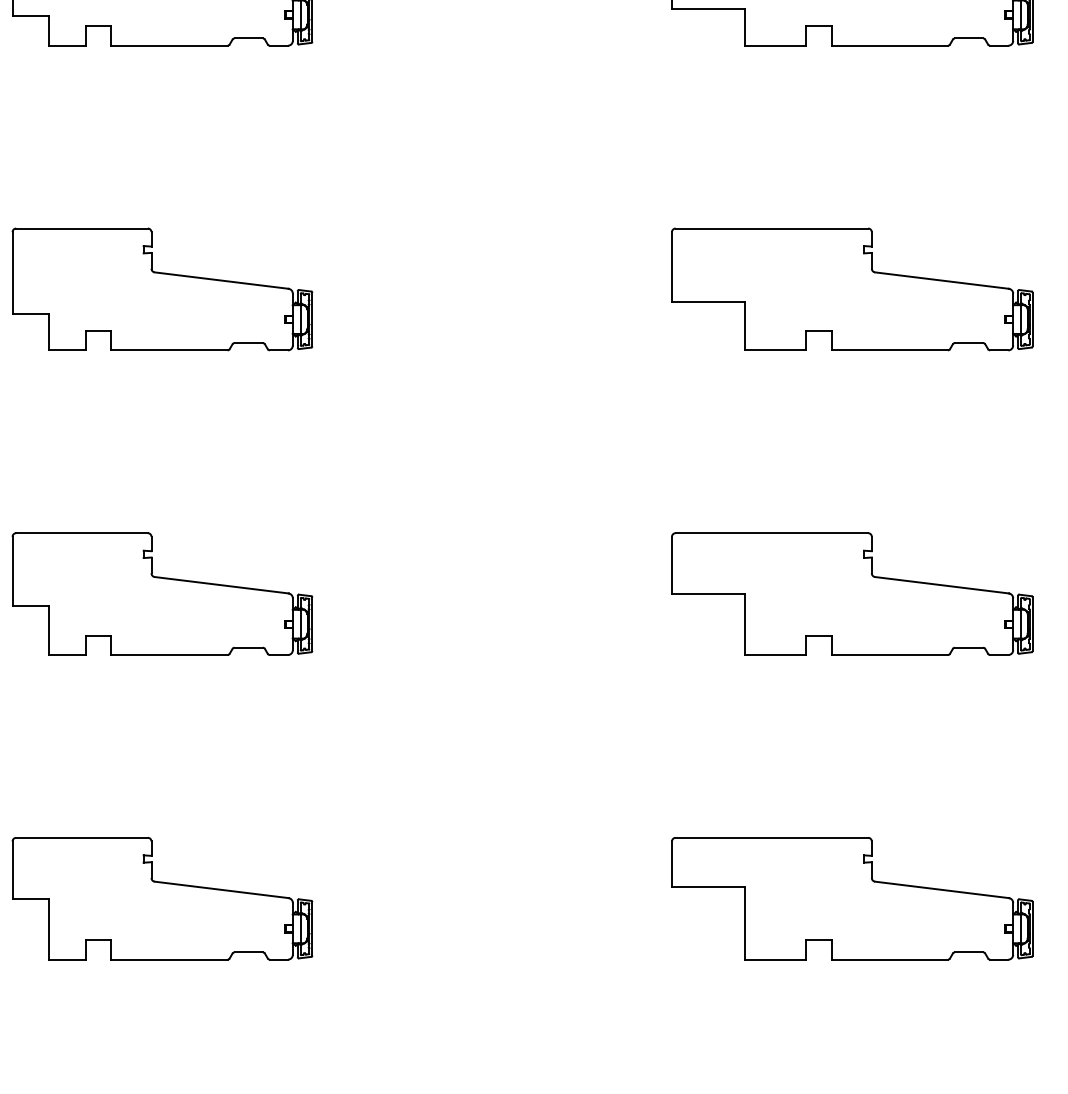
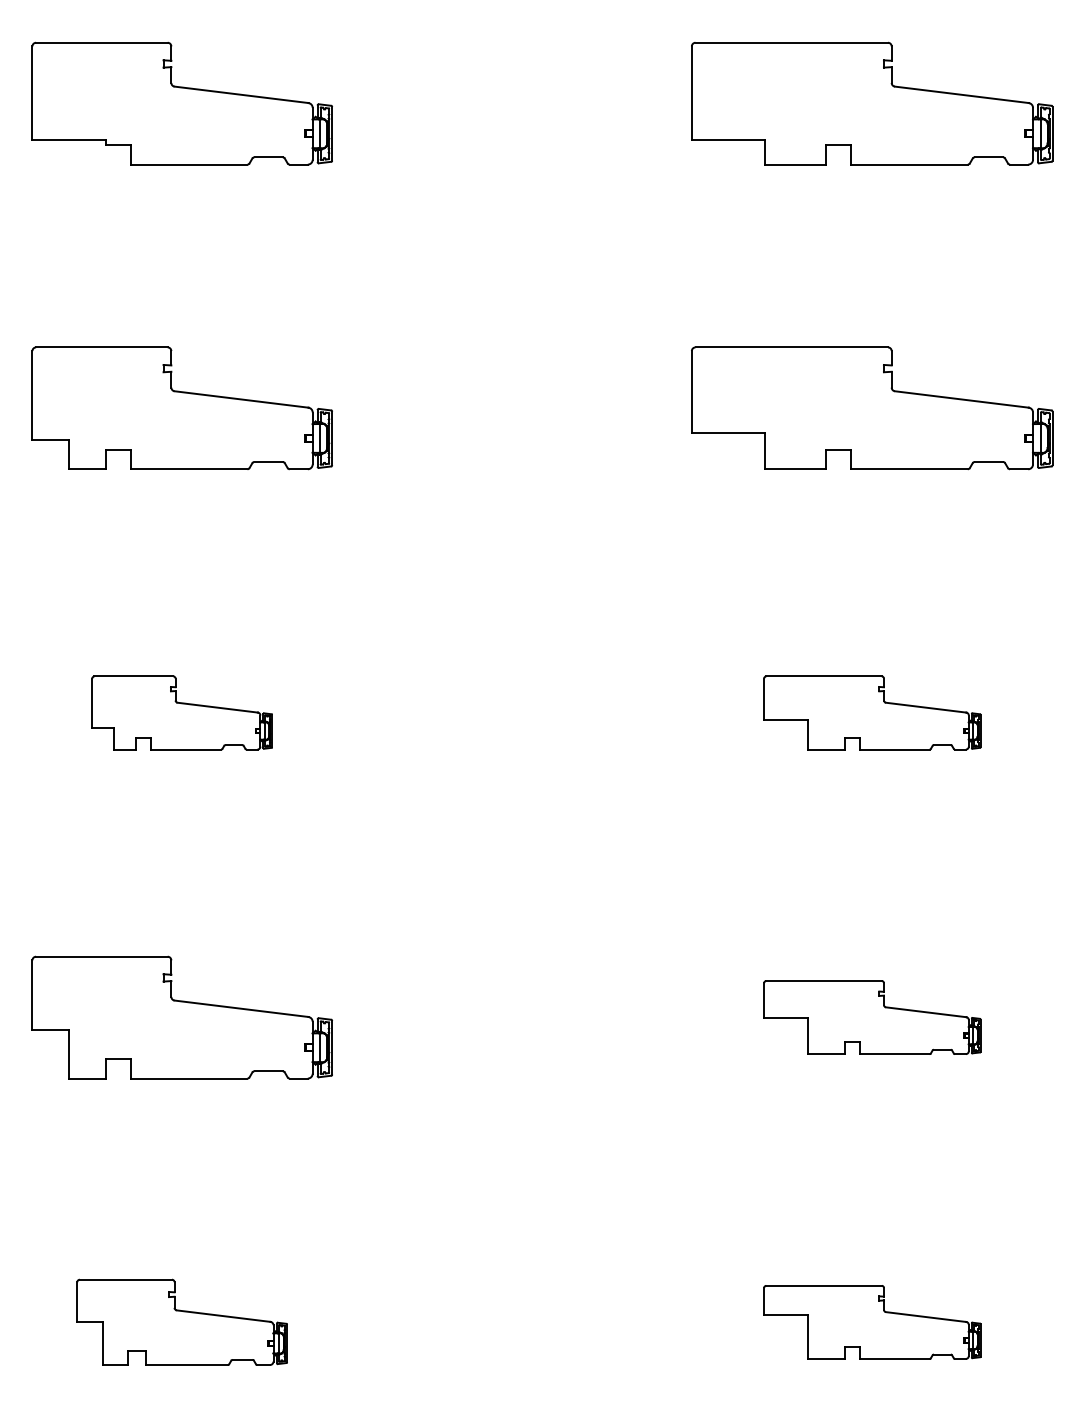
part: (161, 288) -> (181, 712), size x0.6
part: (852, 288) -> (872, 712), size x0.6
part: (852, 593) -> (872, 1017), size x0.6
part: (161, 898) -> (181, 1322), size x0.7
part: (852, 898) -> (872, 1322), size x0.6

